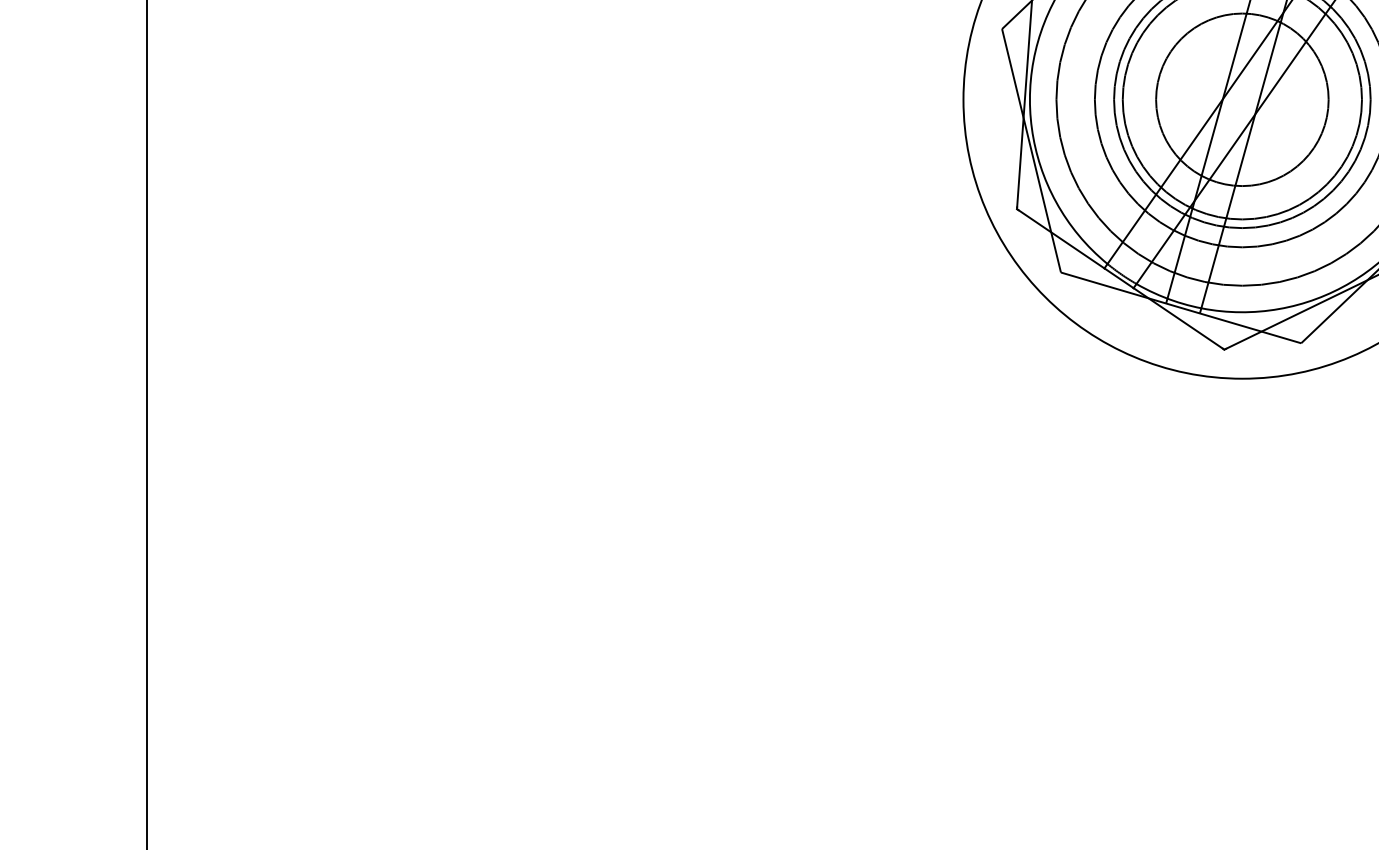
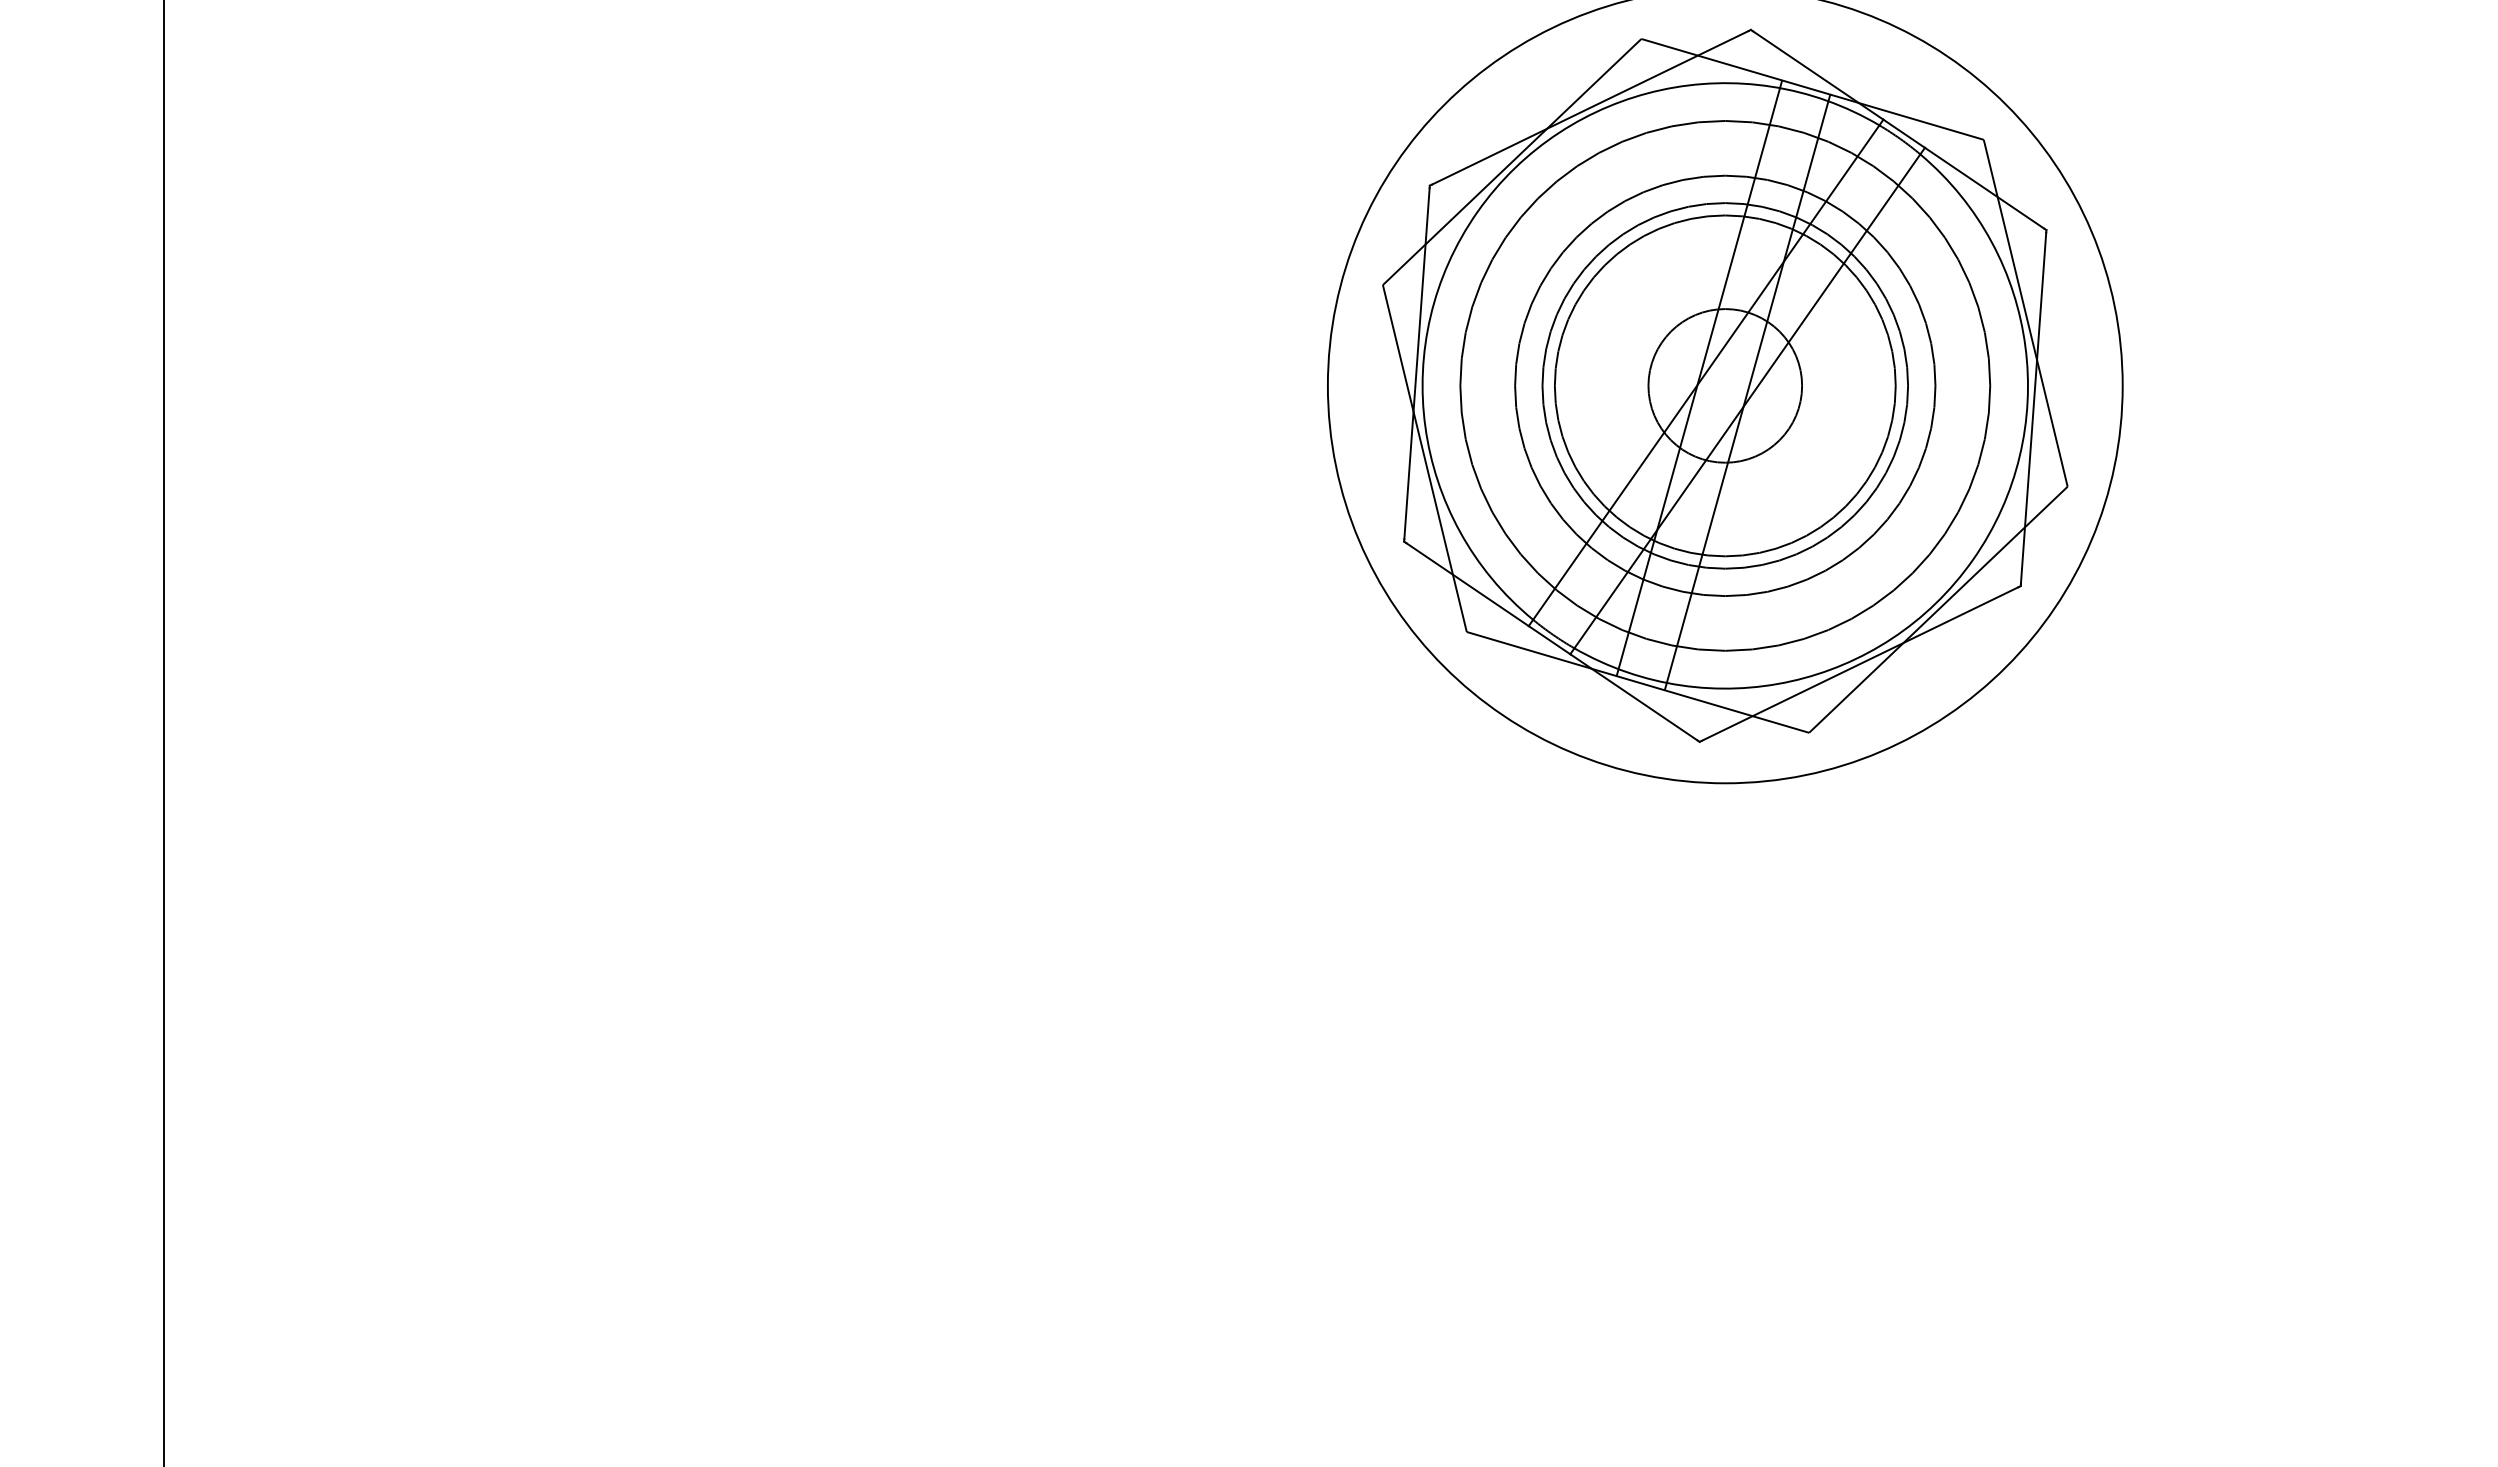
circle: (1242, 99) -> (1725, 385), size x0.62

